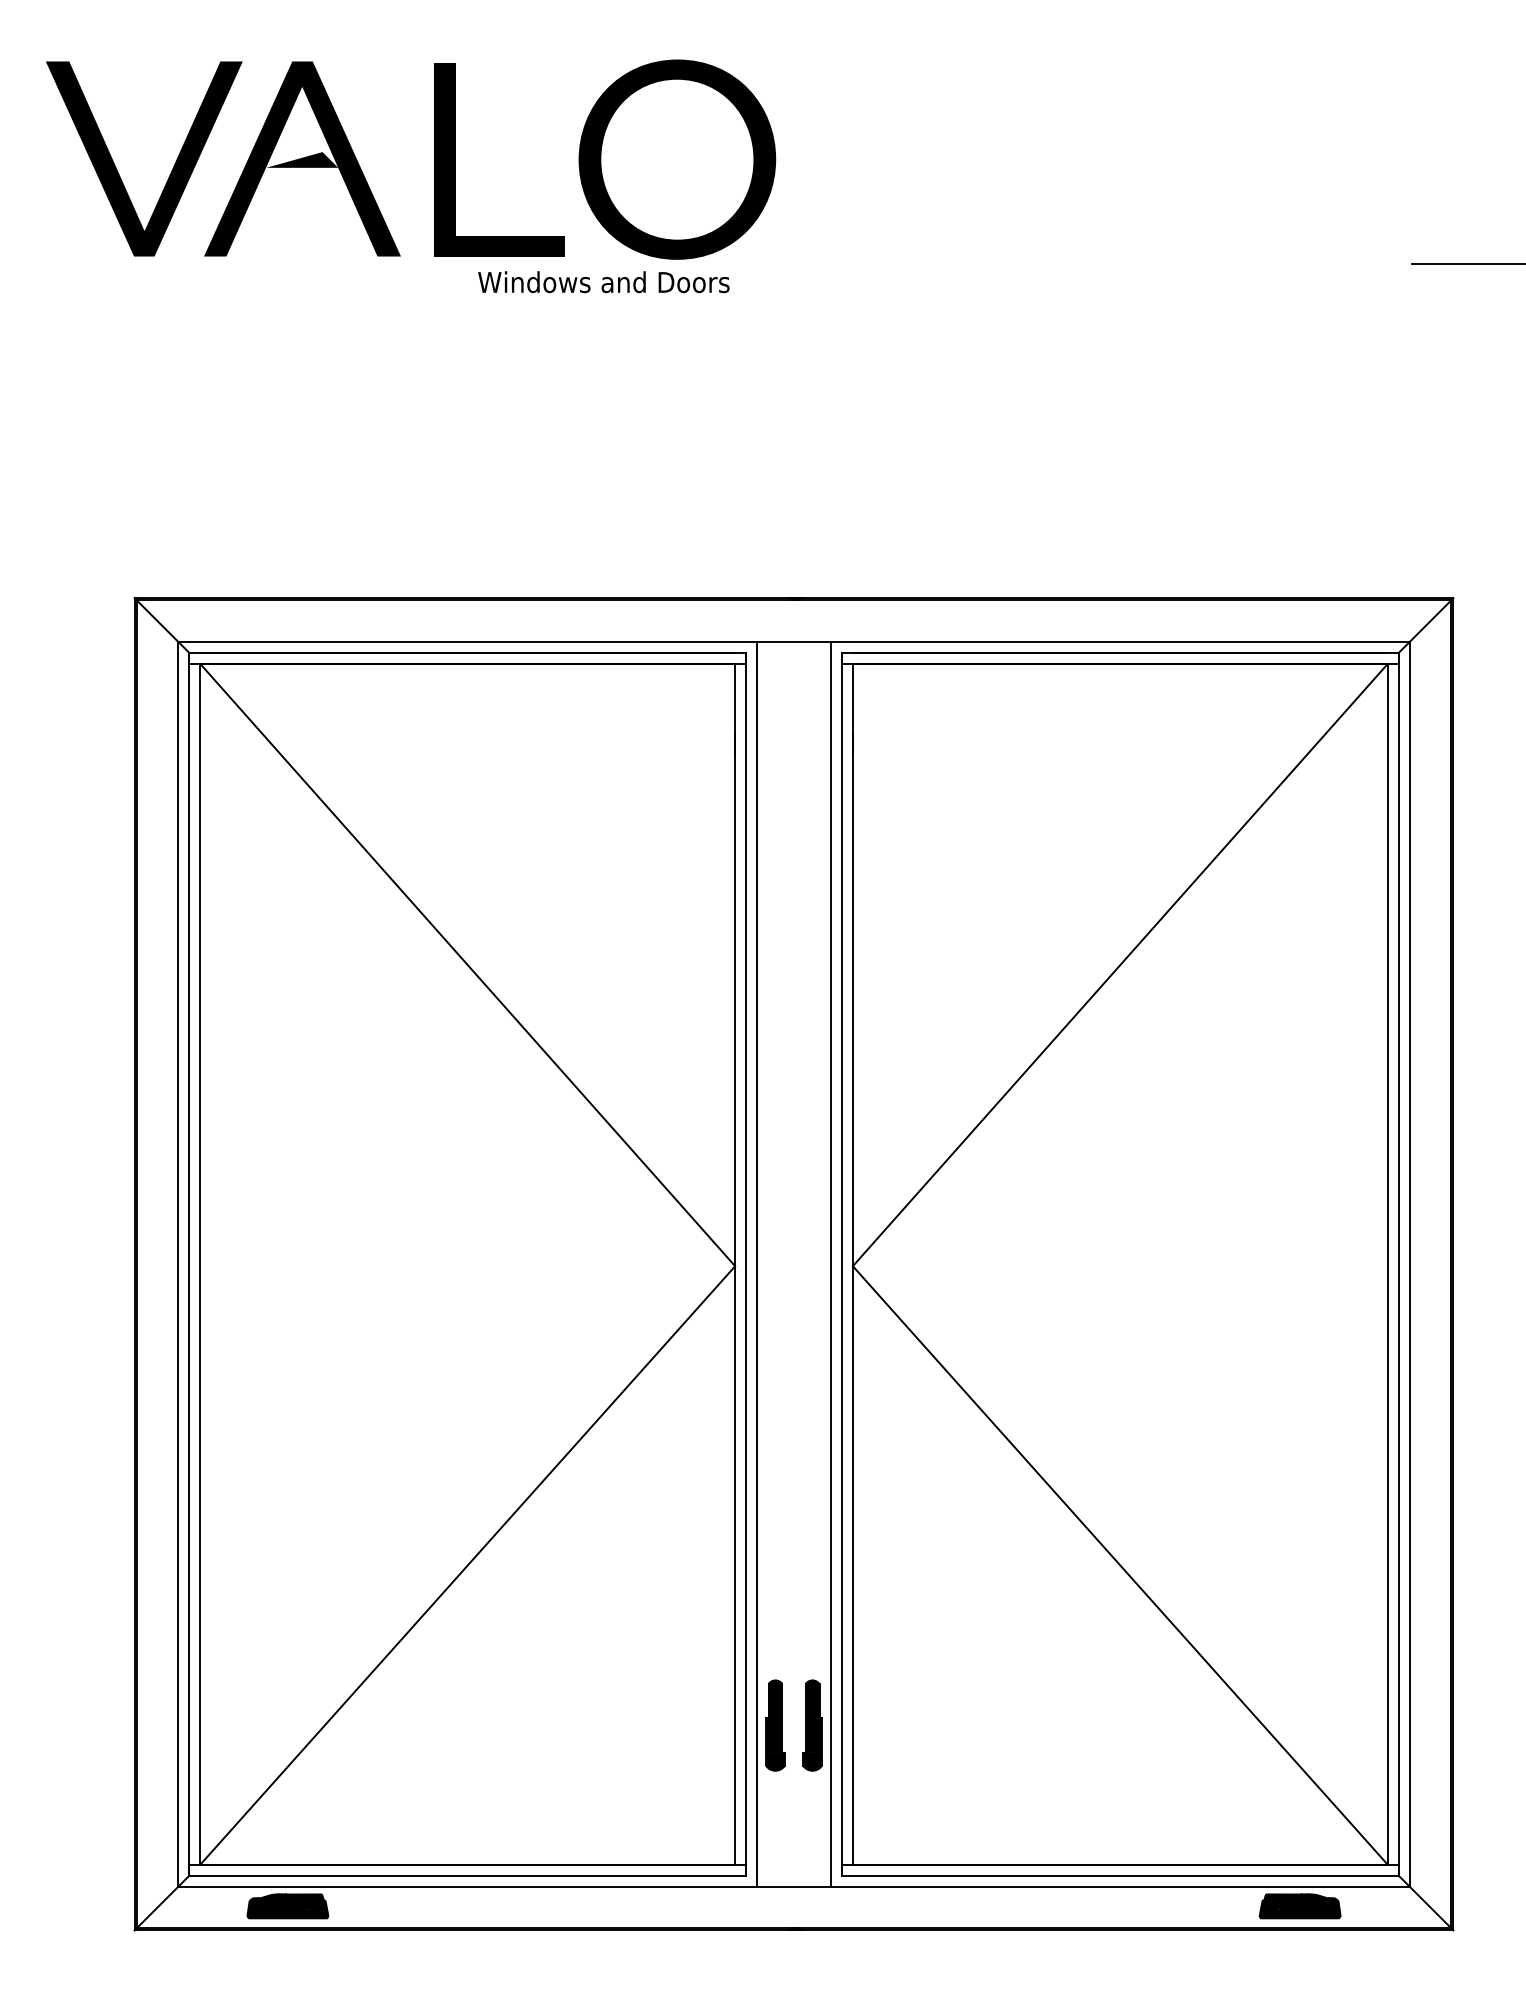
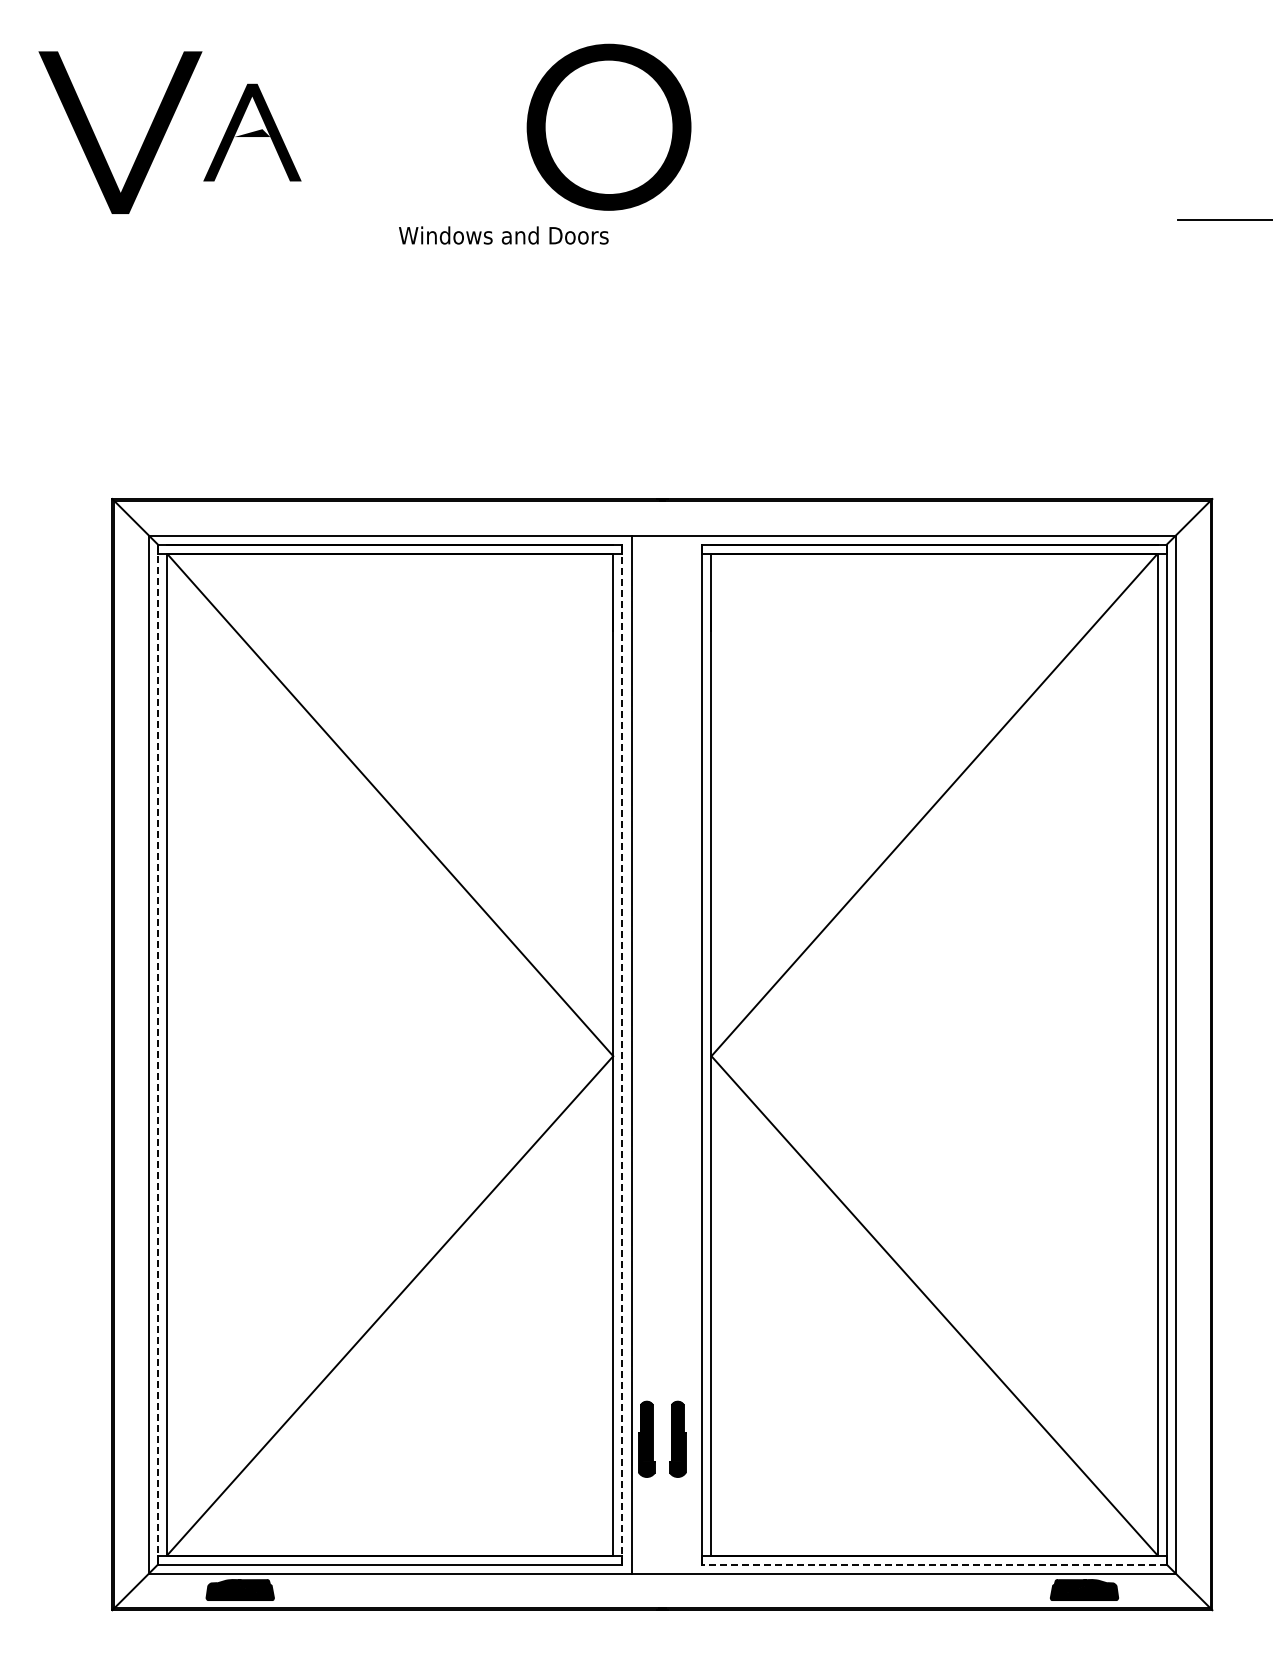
part: (302, 158) -> (252, 132), size x0.6
part: (676, 158) -> (608, 126), moved
part: (454, 159) -> (379, 133), removed
line: (746, 1264) -> (622, 1054), solid -> dashed
line: (831, 1264) -> (693, 1054), removed
line: (188, 1265) -> (157, 1055), solid -> dashed
line: (1120, 1875) -> (934, 1564), solid -> dashed

